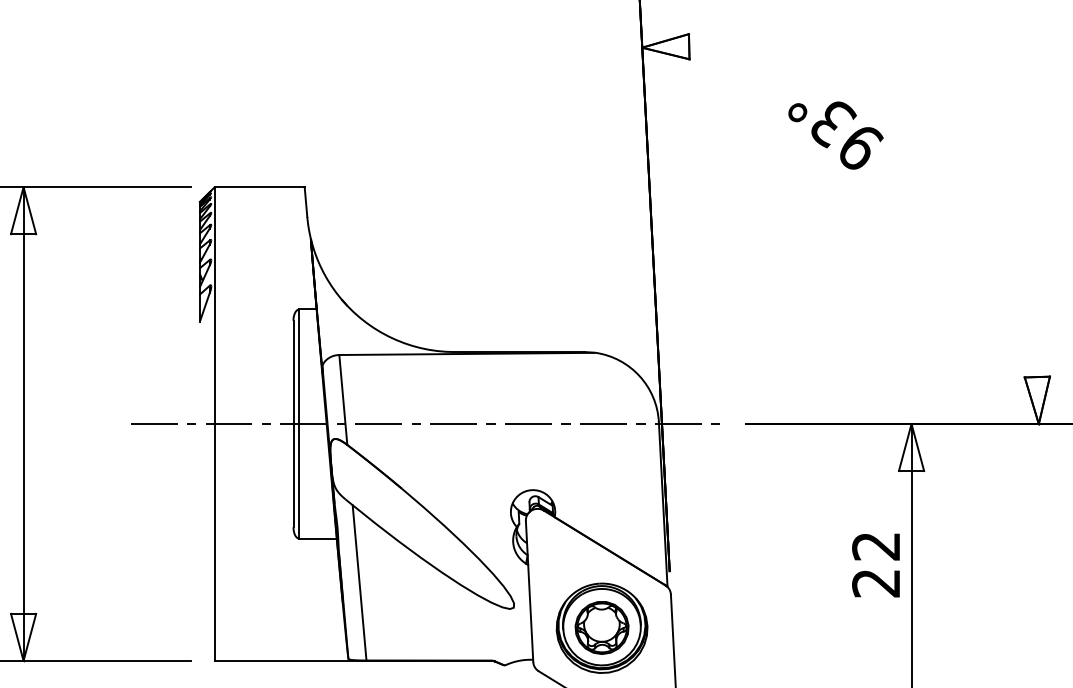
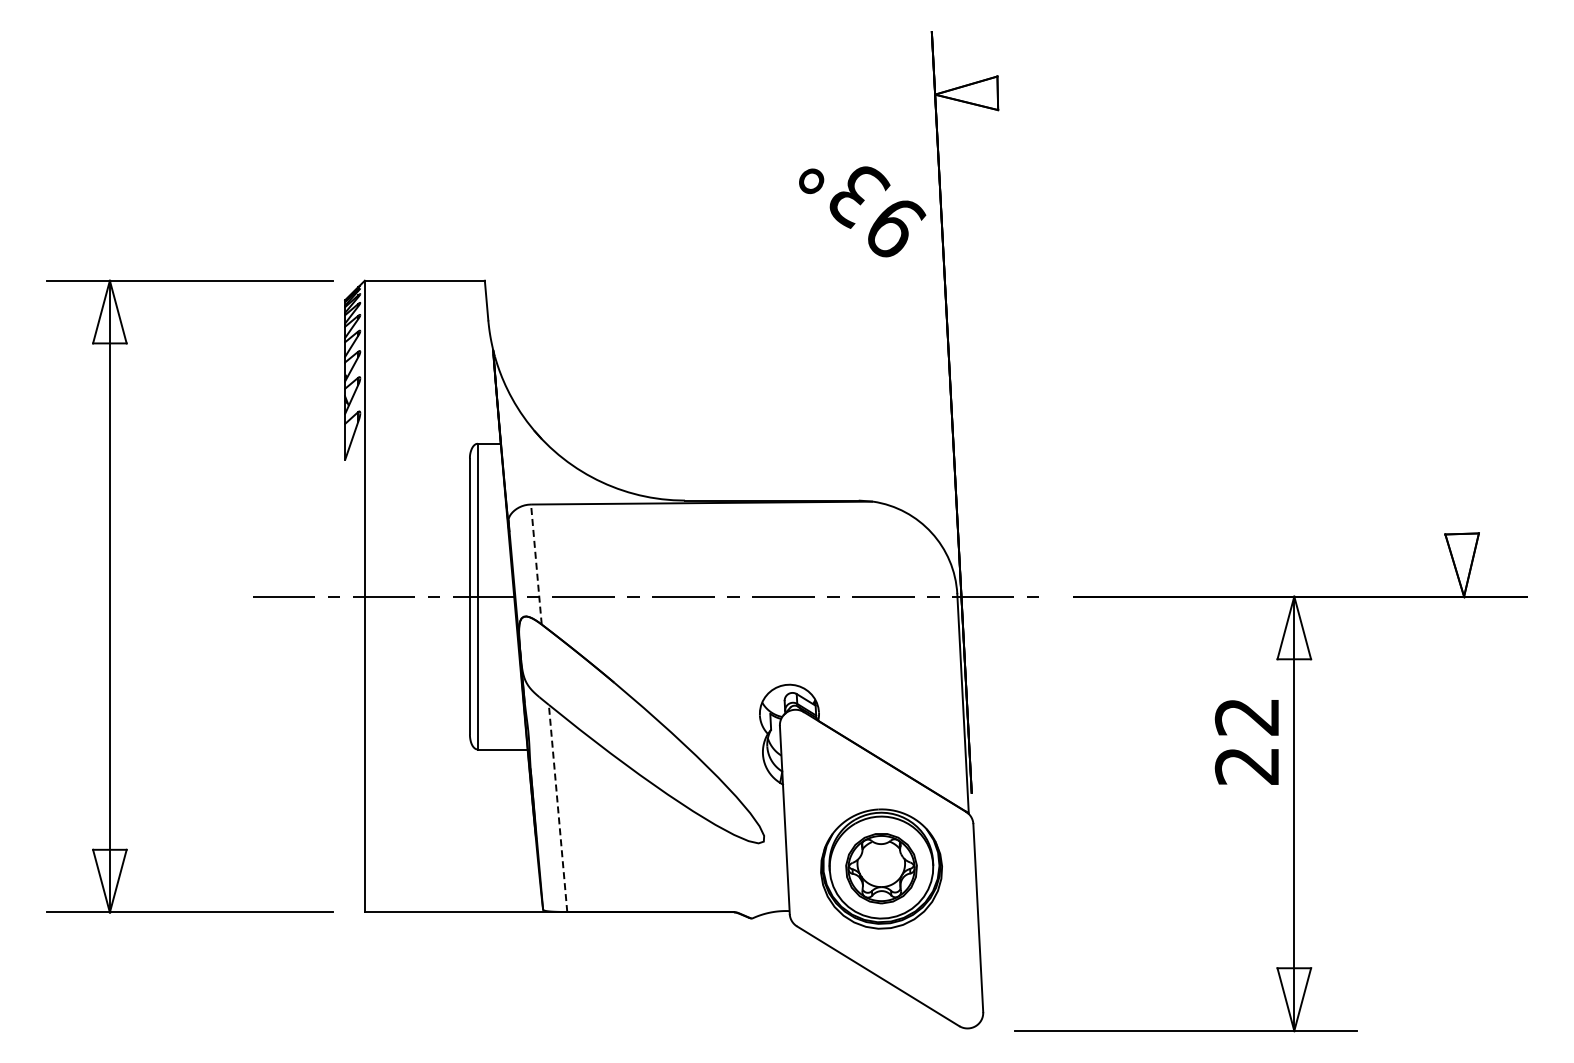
text: (835, 135) -> (862, 211), moved
line: (343, 399) -> (536, 564), solid -> dashed
text: (875, 565) -> (1246, 742), moved
line: (359, 582) -> (558, 808), solid -> dashed

